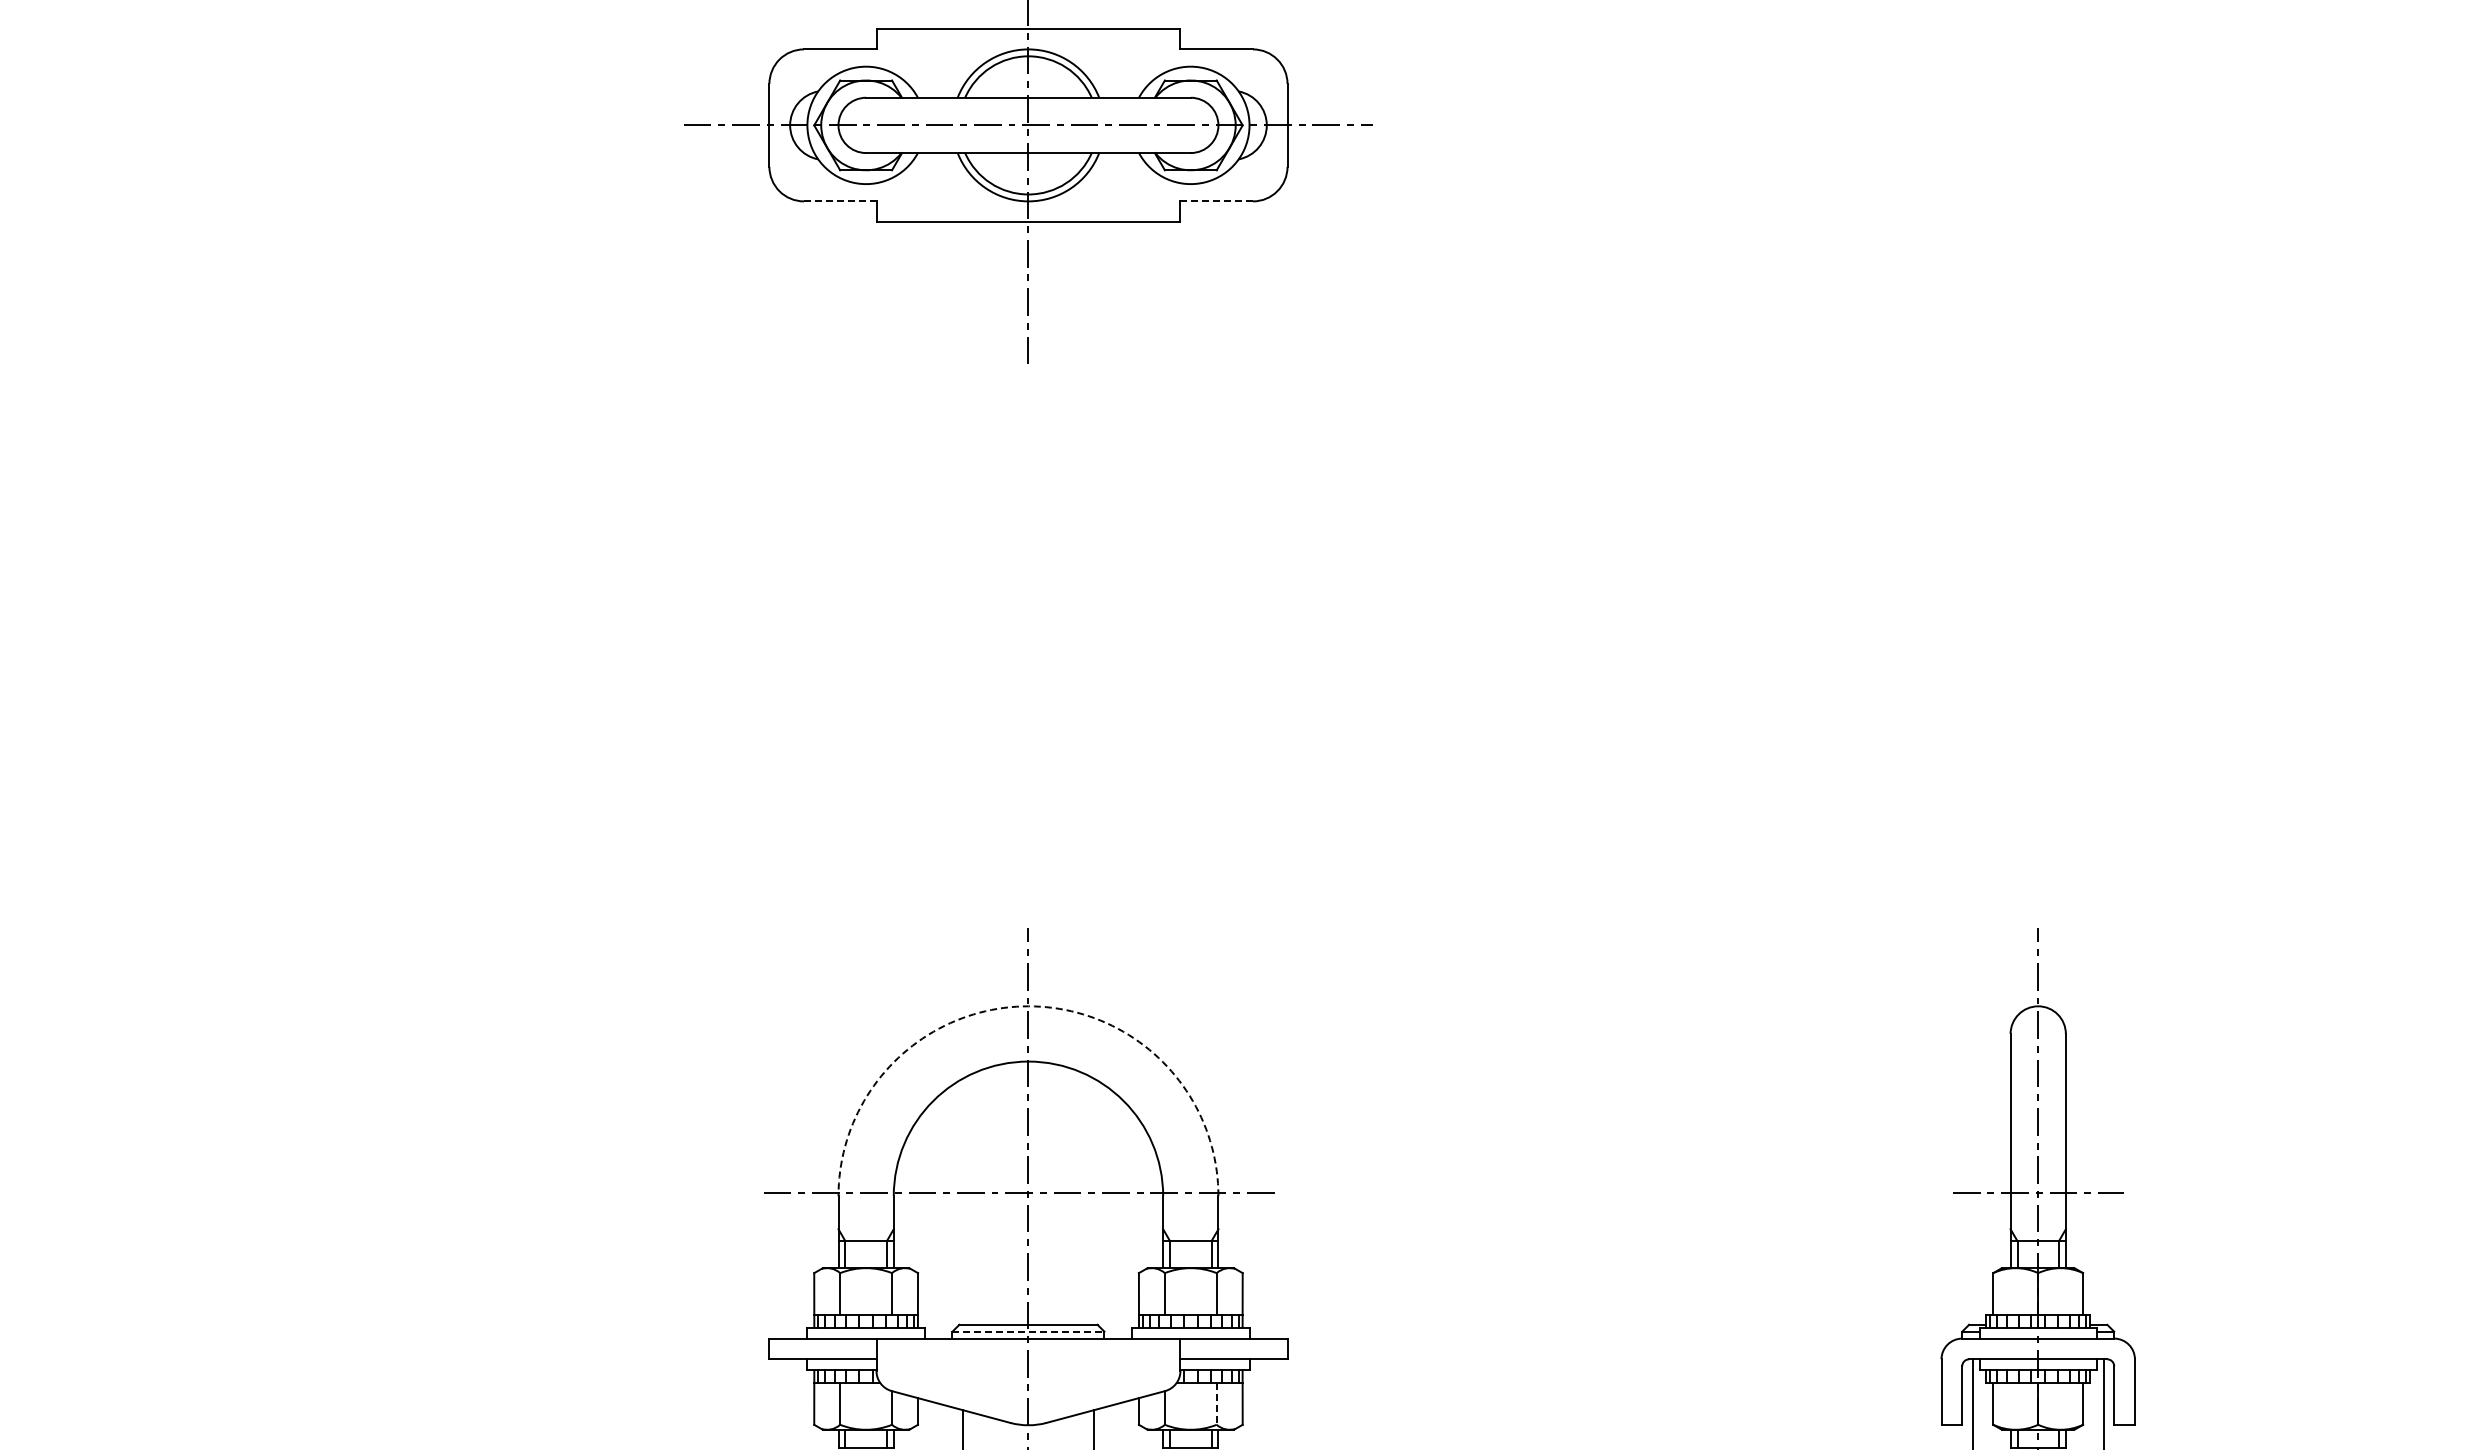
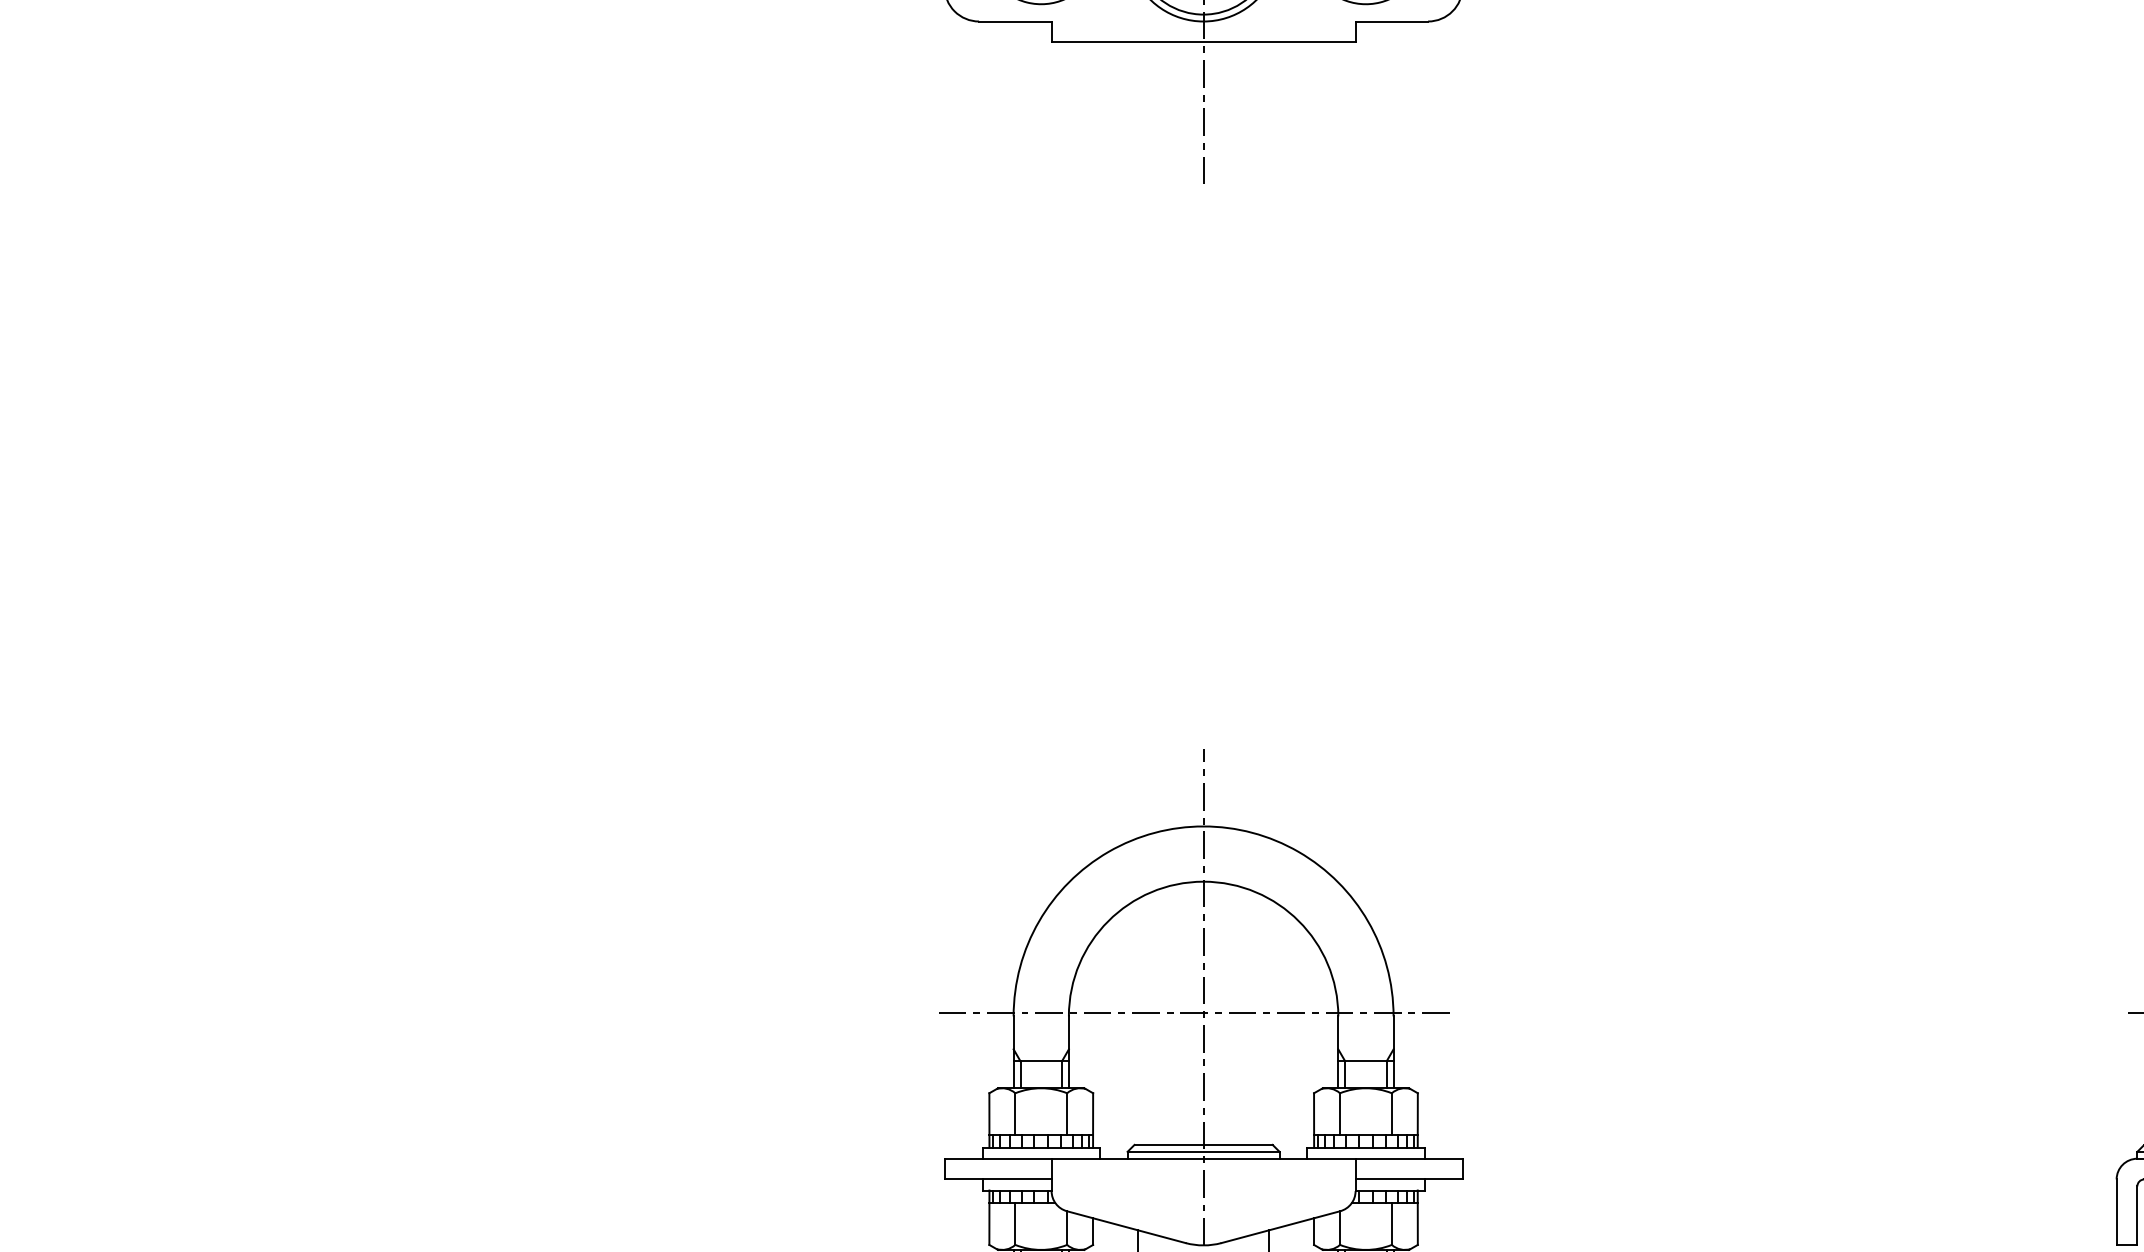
line: (840, 201) -> (1015, 21), dashed -> solid
line: (1217, 201) -> (1392, 21), dashed -> solid
arc: (1028, 1006) -> (1203, 826), dashed -> solid
line: (1028, 1331) -> (1203, 1151), dashed -> solid
line: (1216, 1404) -> (1391, 1224), dashed -> solid

